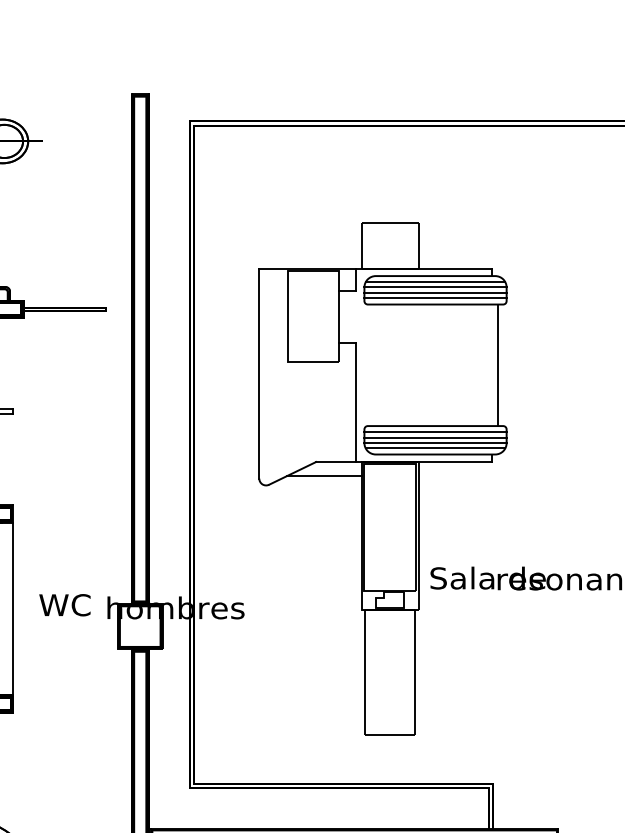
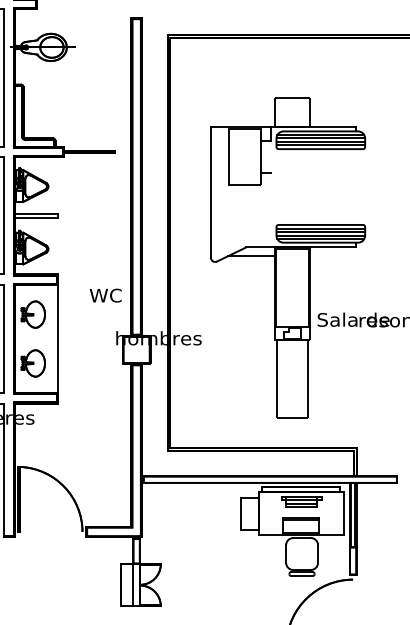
line: (497, 364) -> (359, 186), removed
line: (356, 401) -> (271, 209), removed
text: (64, 604) -> (105, 295), moved

